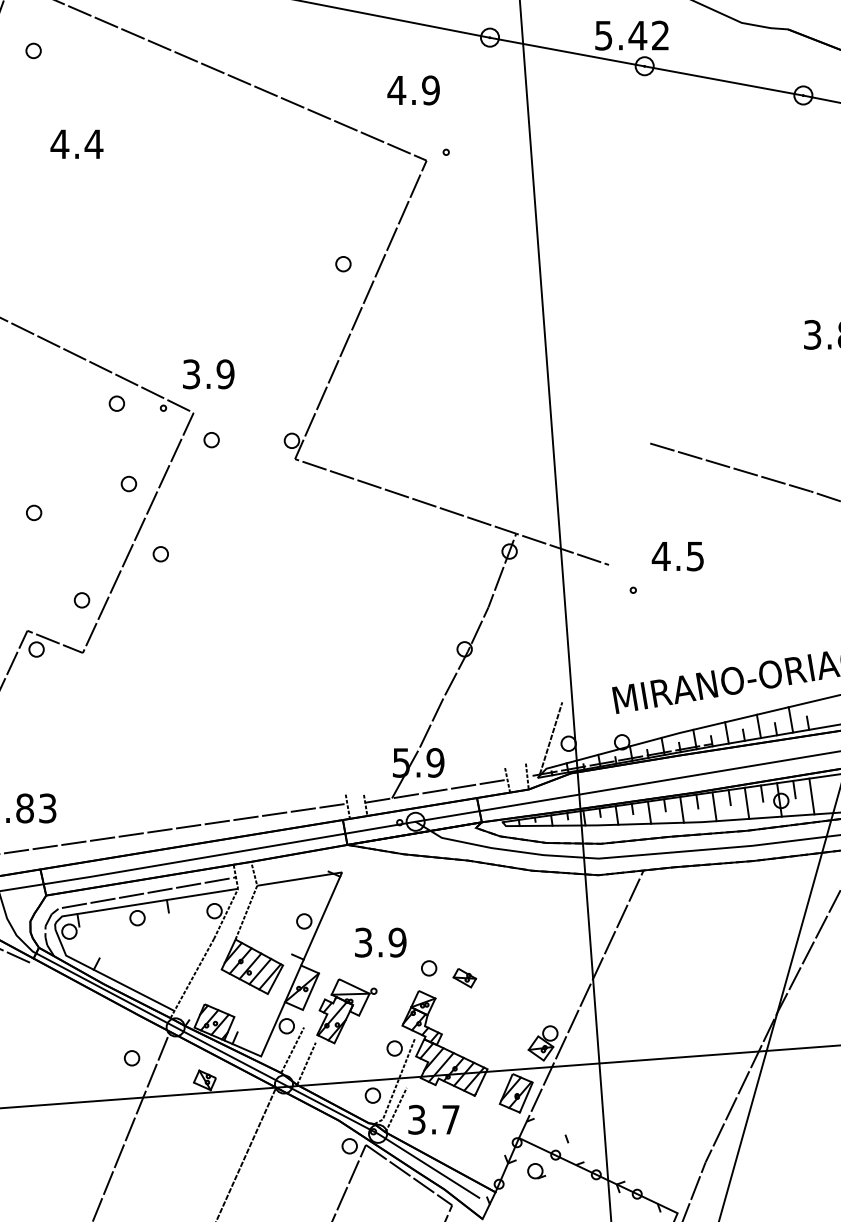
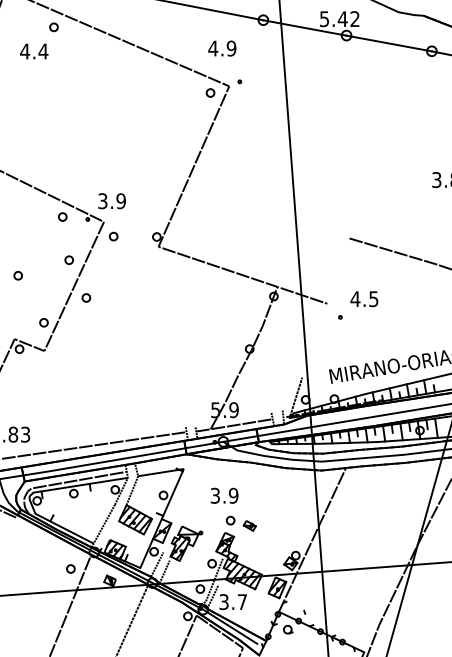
part: (32, 51) -> (53, 27), moved
text: (77, 144) -> (34, 51), moved
part: (343, 263) -> (210, 92), moved
text: (380, 942) -> (224, 495), moved

